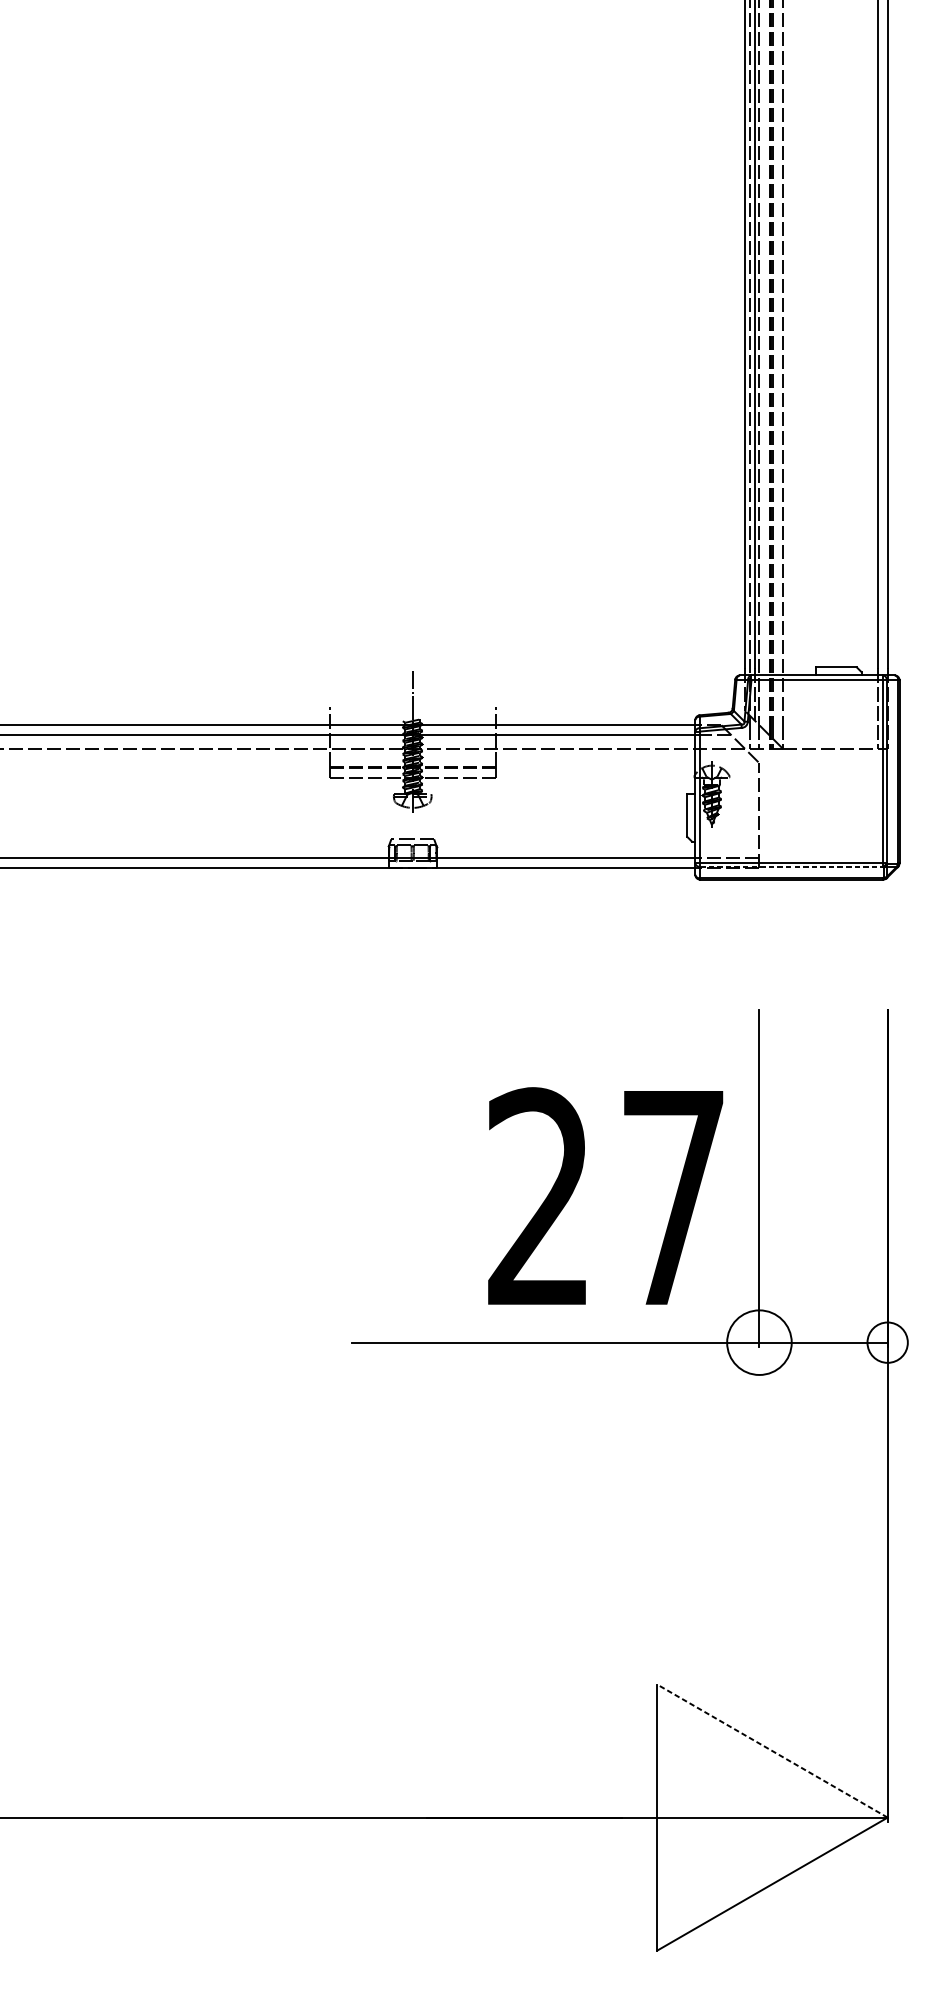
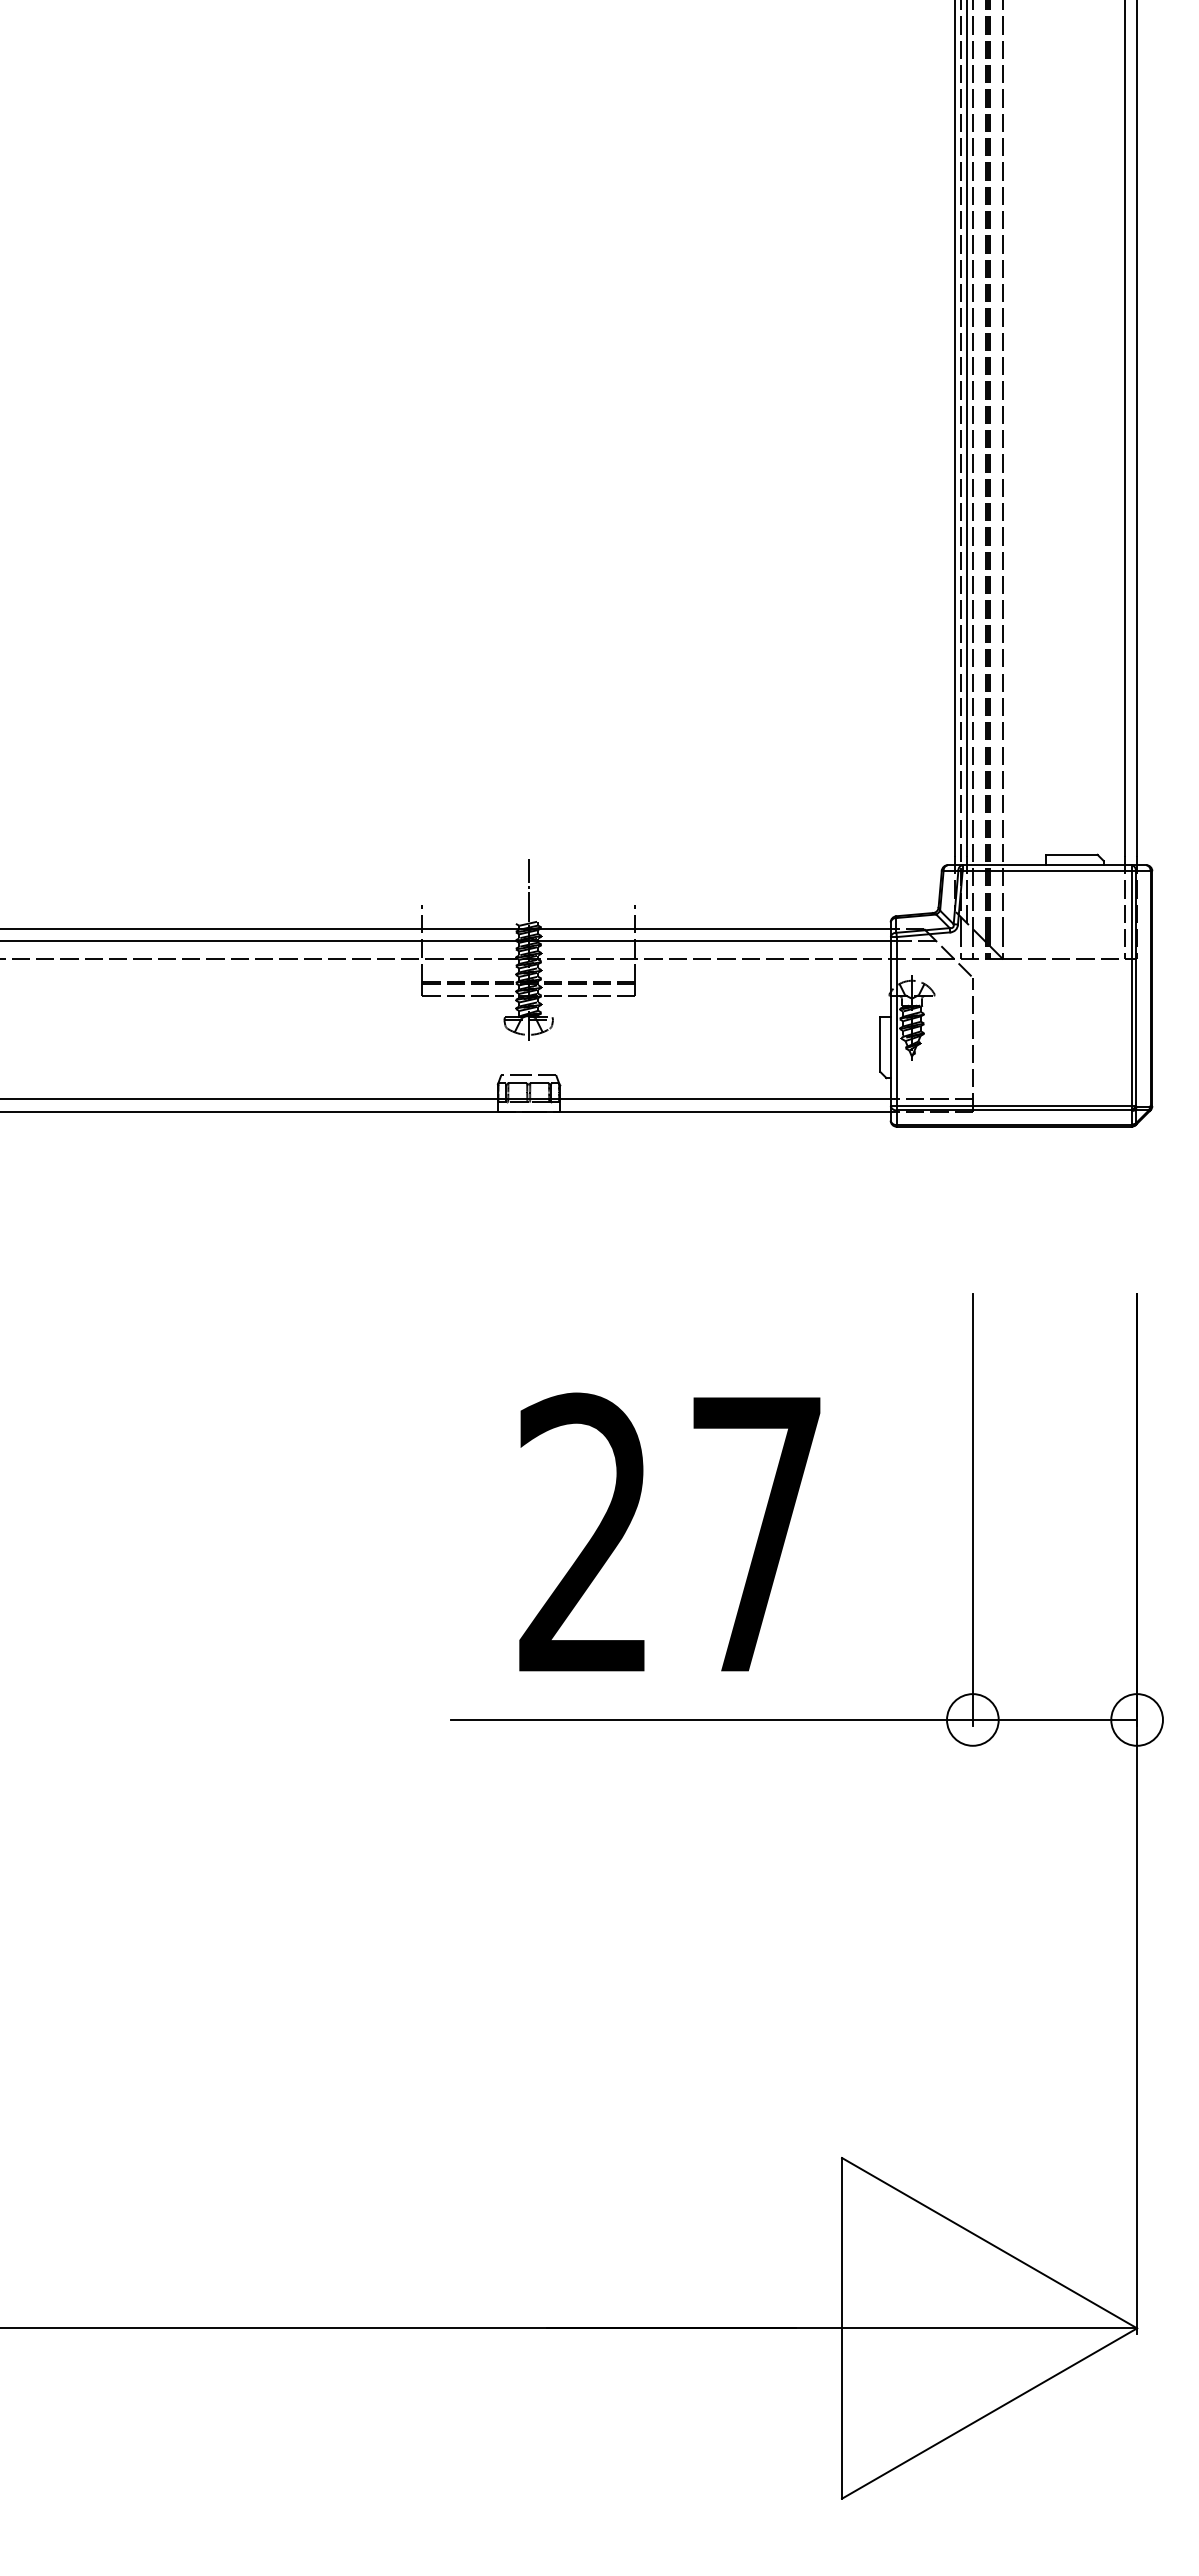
line: (791, 866) -> (1014, 1110), dashed -> solid
text: (605, 1195) -> (669, 1531), moved
circle: (759, 1342) -> (972, 1719), size x0.62
line: (772, 1750) -> (989, 2242), dashed -> solid

